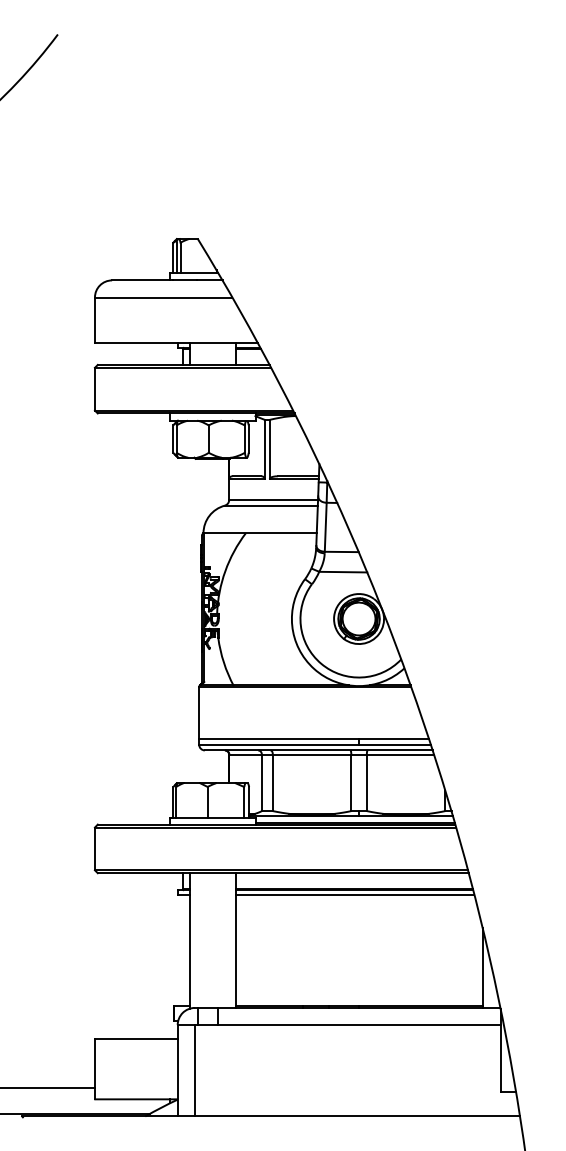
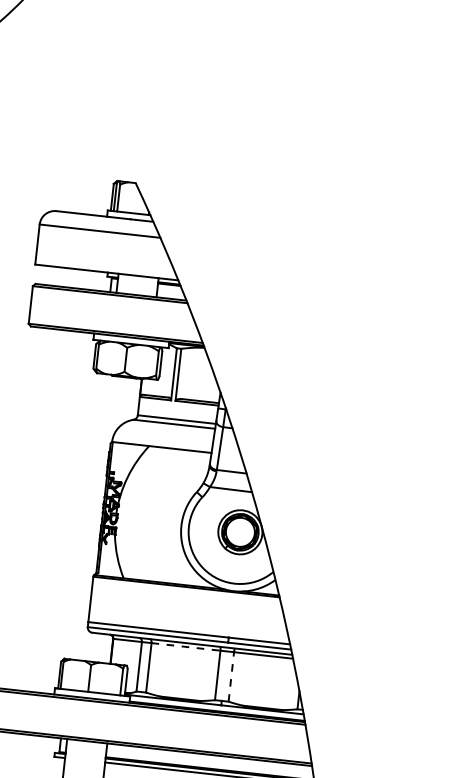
line: (312, 754) -> (186, 646), solid -> dashed
line: (366, 782) -> (231, 676), solid -> dashed

